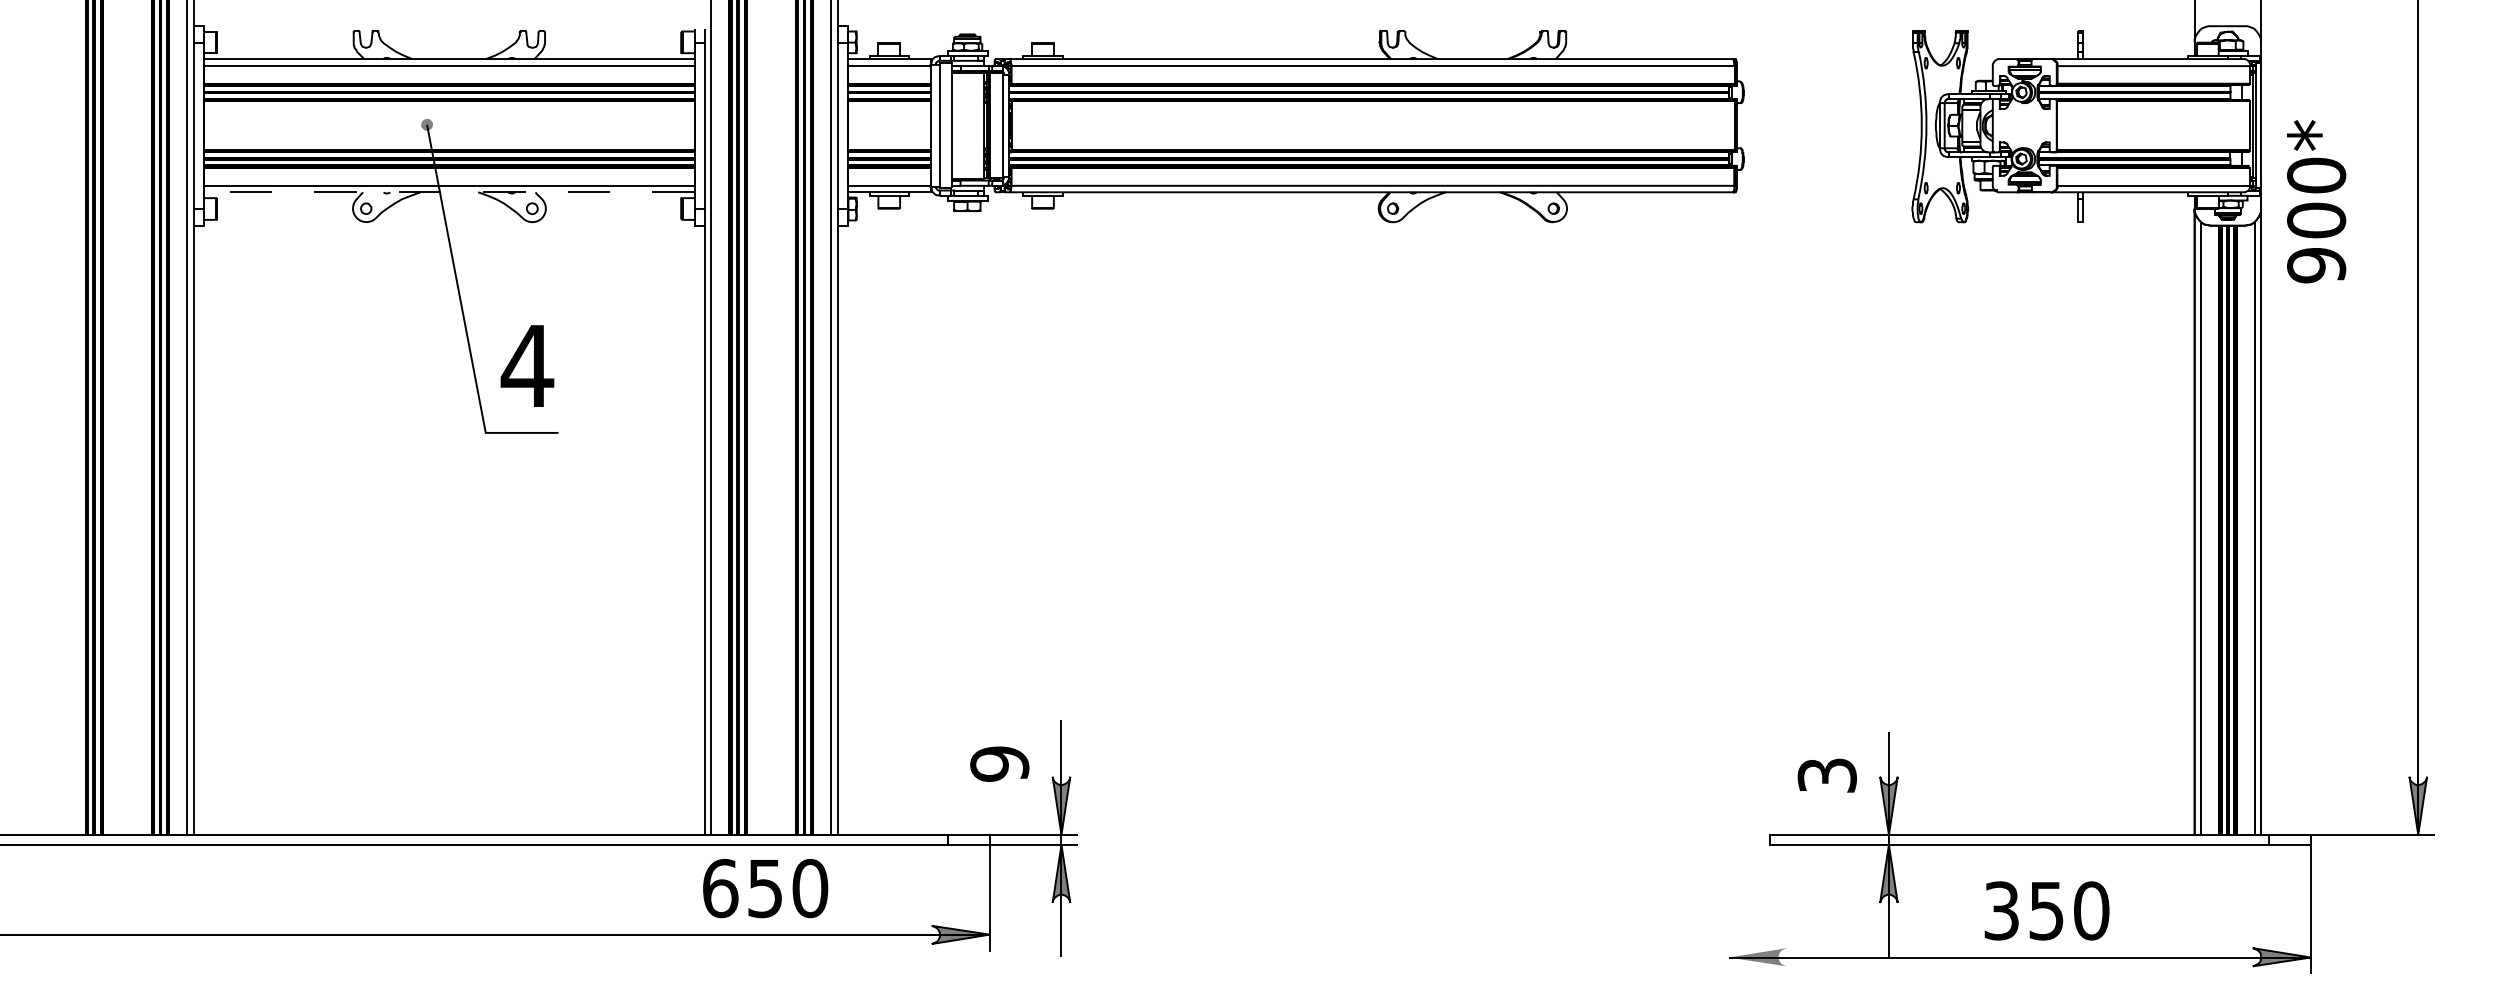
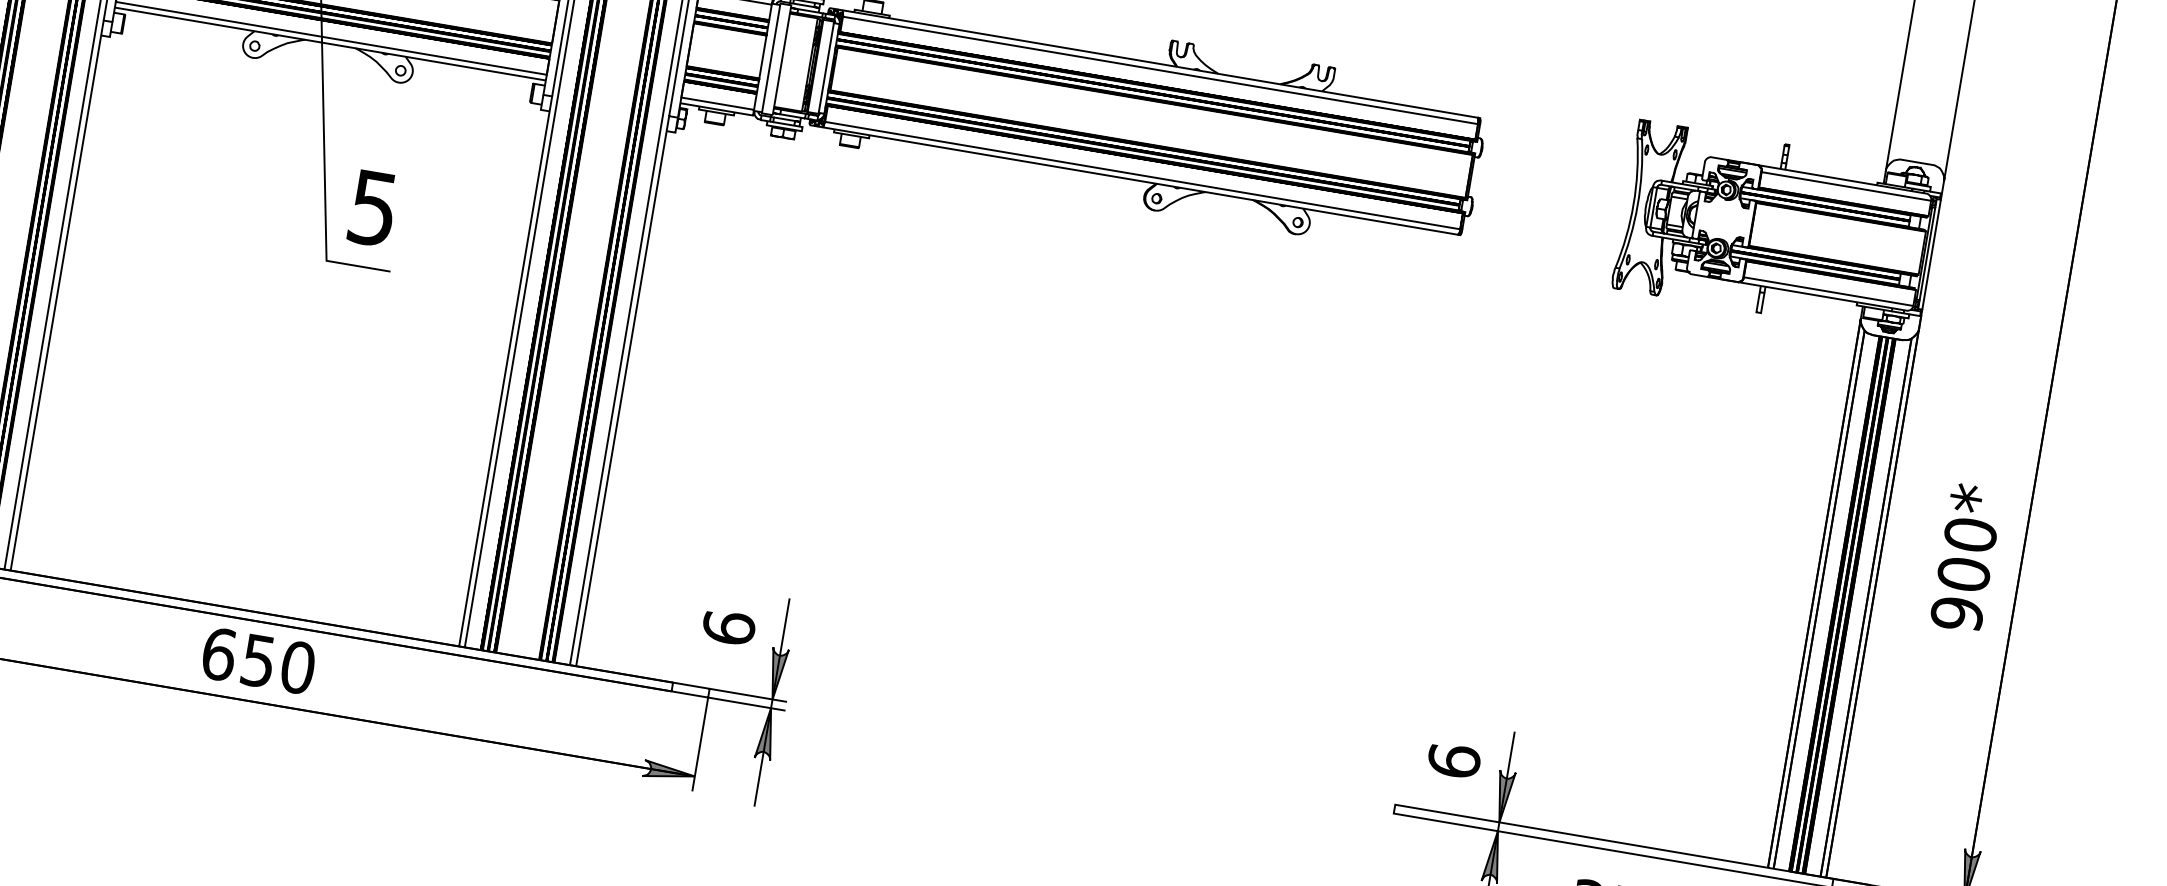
line: (448, 192) -> (329, 44), dashed -> solid
text: (2316, 201) -> (1966, 557), moved
text: (527, 366) -> (373, 208), 4 -> 5
text: (999, 763) -> (728, 627), 9 -> 6
text: (1826, 774) -> (1453, 760), 3 -> 6
text: (765, 888) -> (258, 660), moved

